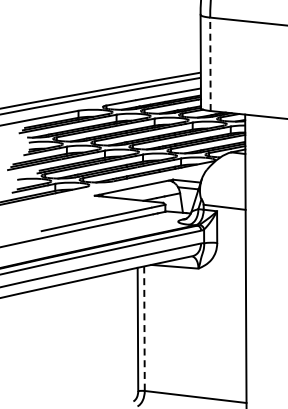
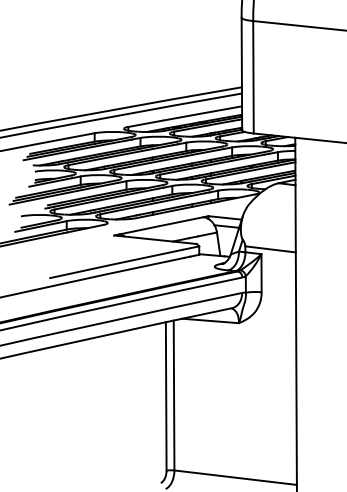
line: (210, 64) -> (253, 77), dashed -> solid
line: (144, 329) -> (174, 396), dashed -> solid

